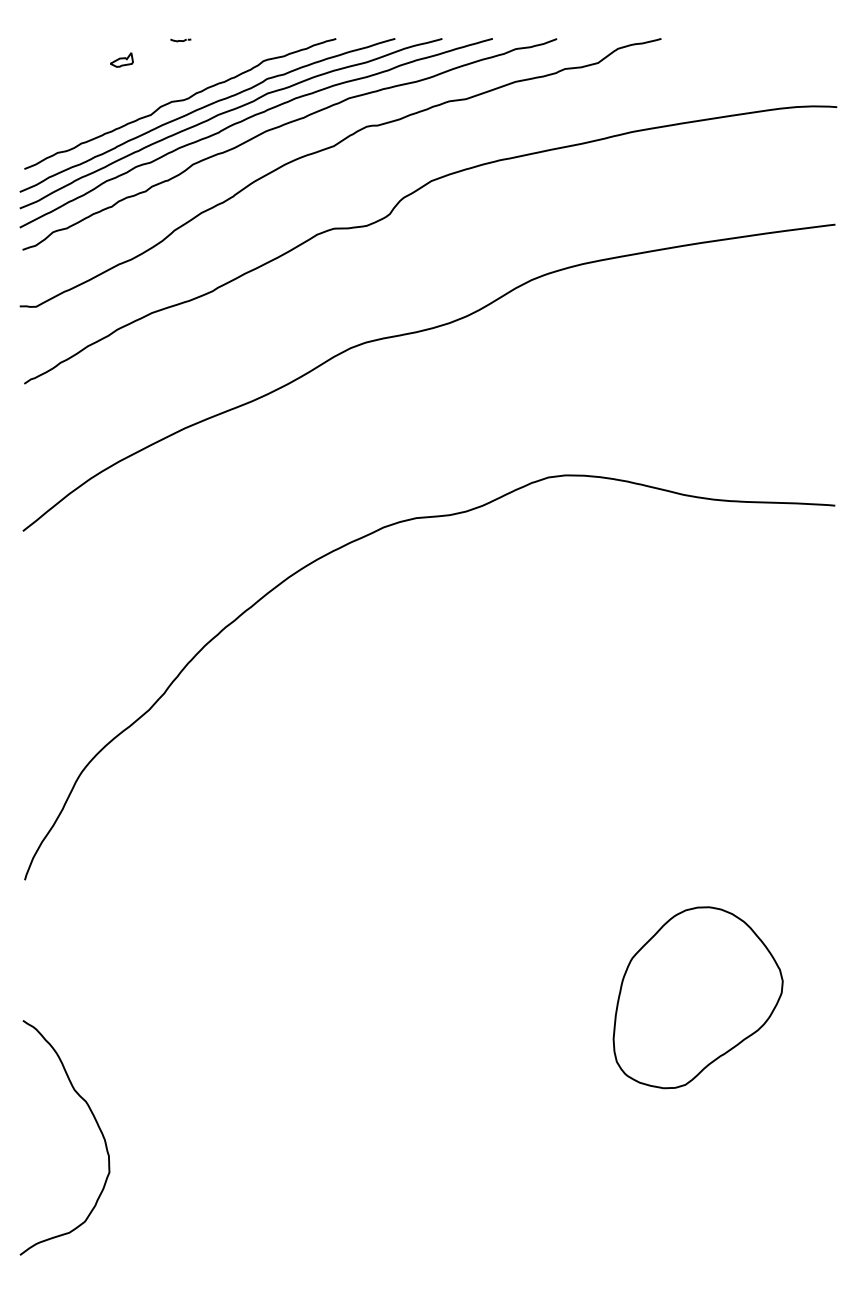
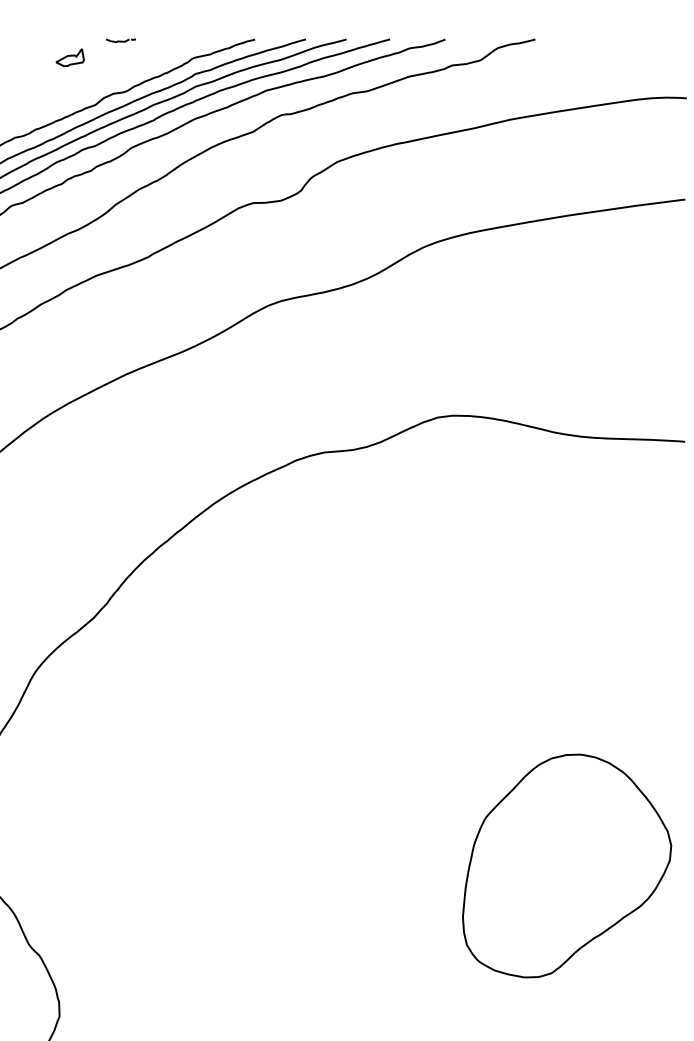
part: (180, 40) -> (120, 40), size x1.67
part: (121, 59) -> (69, 57), size x1.43
part: (697, 997) -> (566, 865), size x1.43

